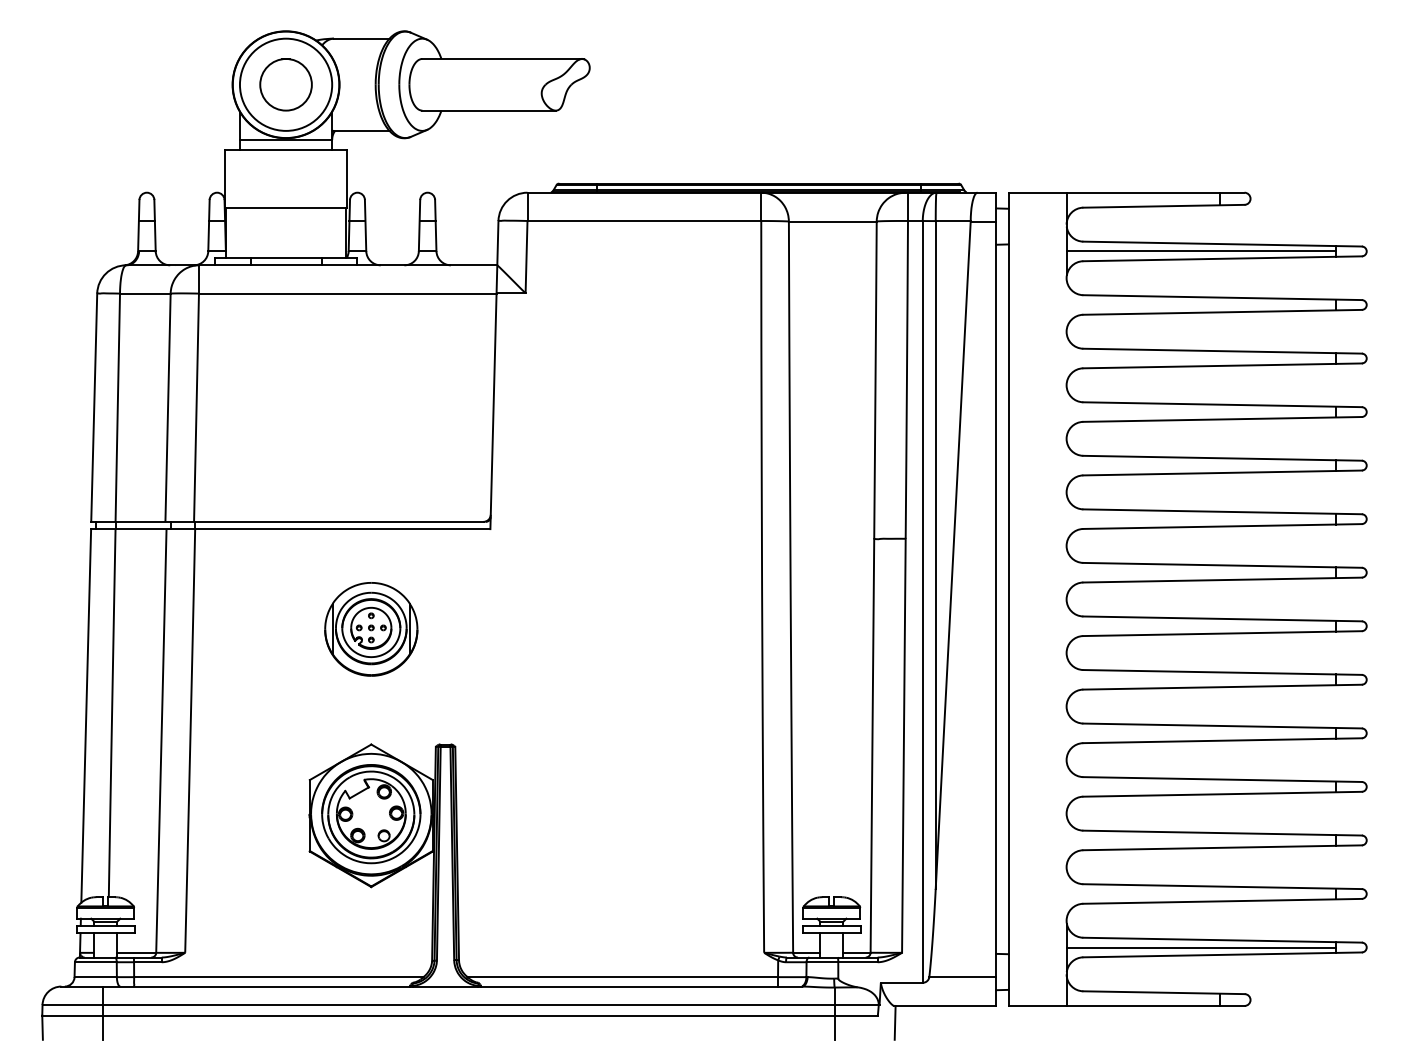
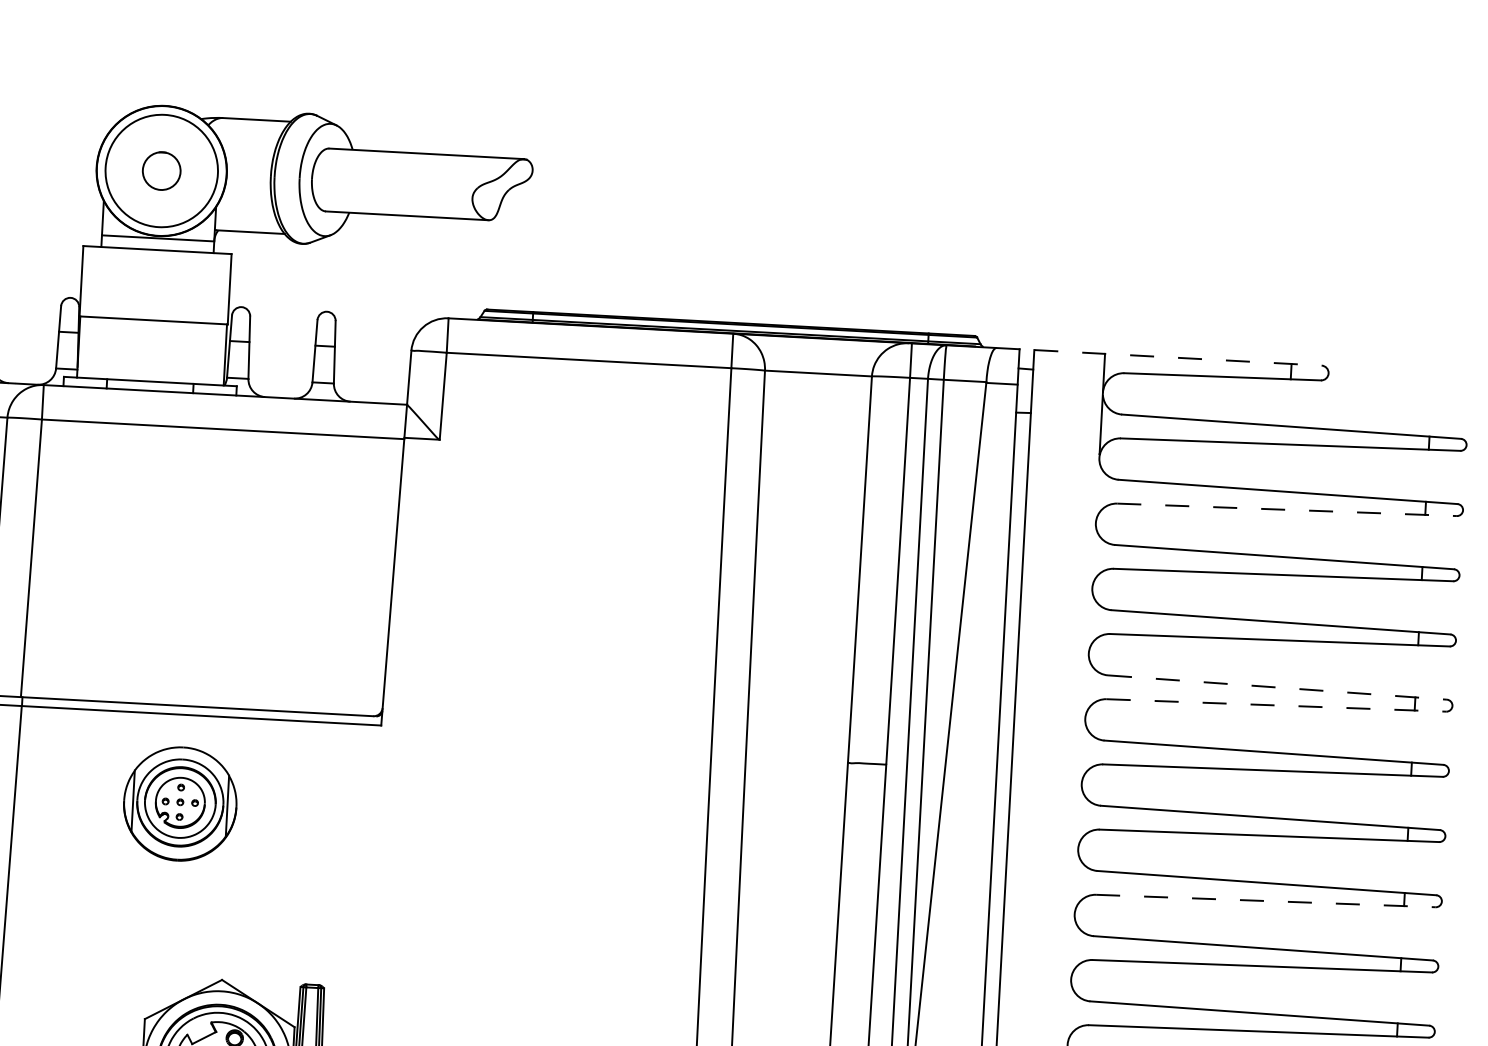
circle: (285, 84) -> (161, 170), size x0.6
line: (1126, 192) -> (1177, 357), solid -> dashed
line: (1200, 250) -> (1264, 433), removed
line: (1223, 312) -> (1288, 510), solid -> dashed
line: (1223, 458) -> (1278, 687), solid -> dashed
line: (1223, 472) -> (1277, 704), solid -> dashed
part: (371, 629) -> (180, 804), moved
line: (1223, 633) -> (1267, 900), solid -> dashed

